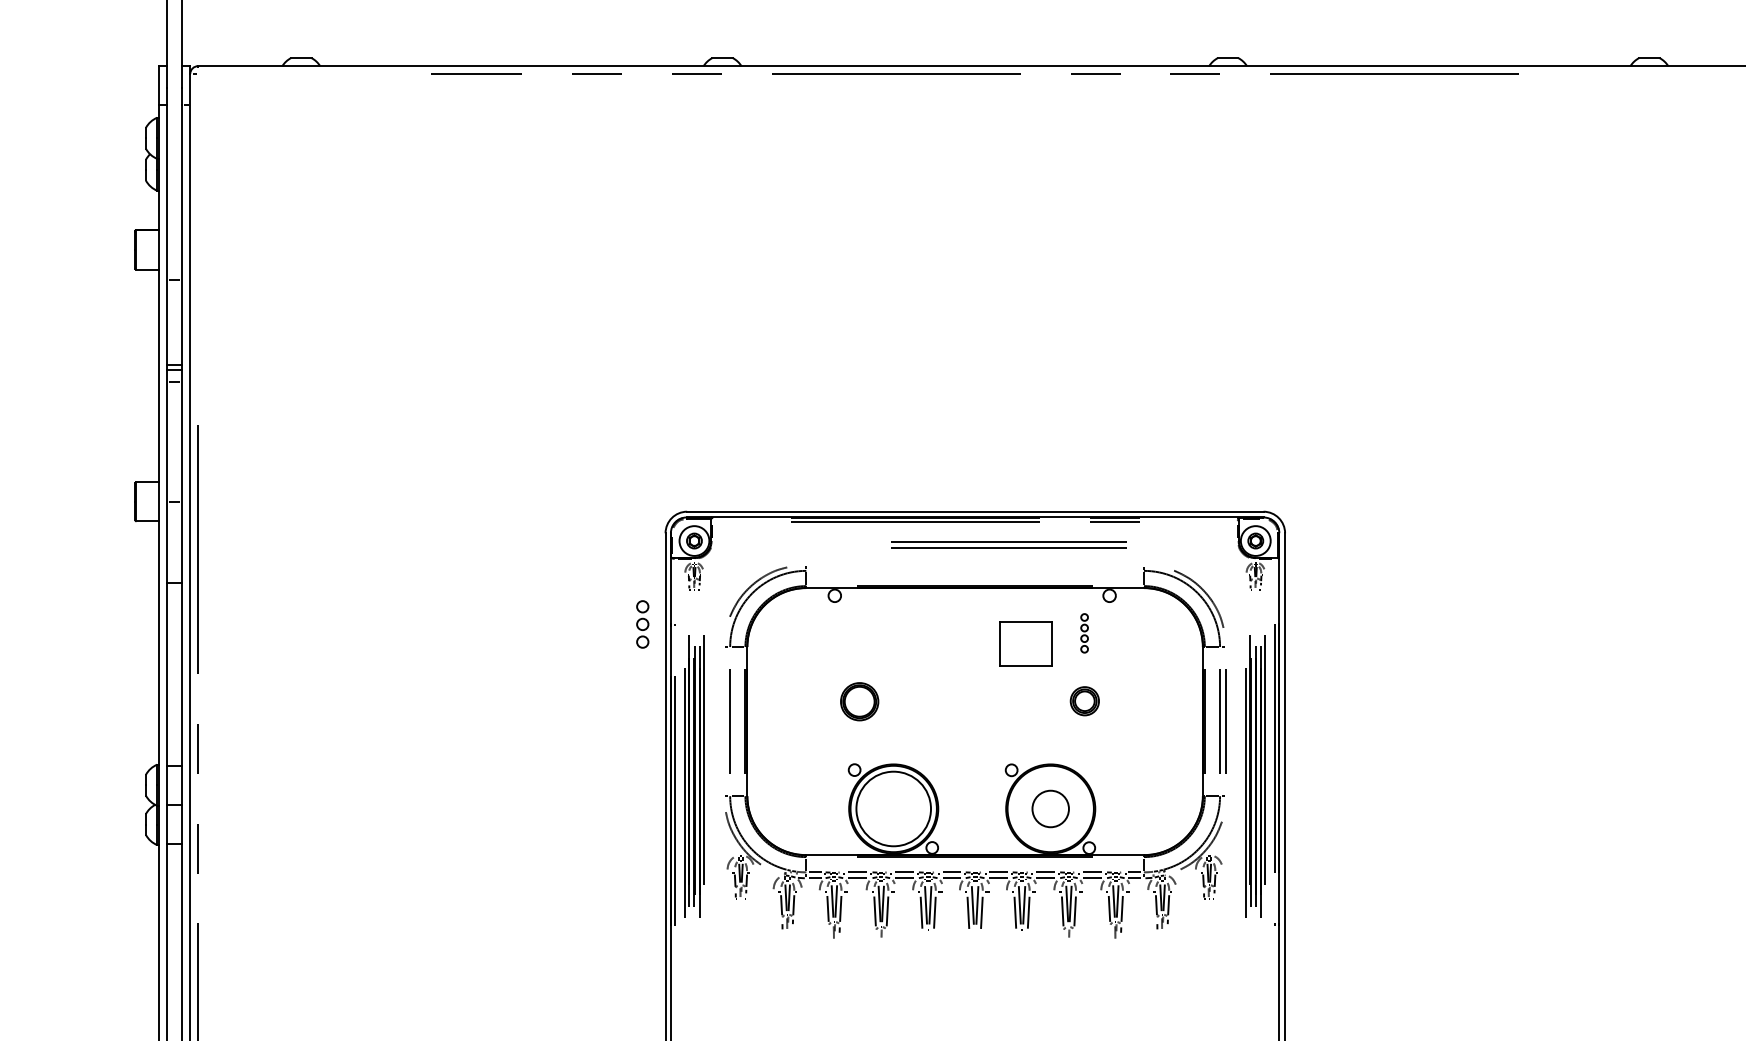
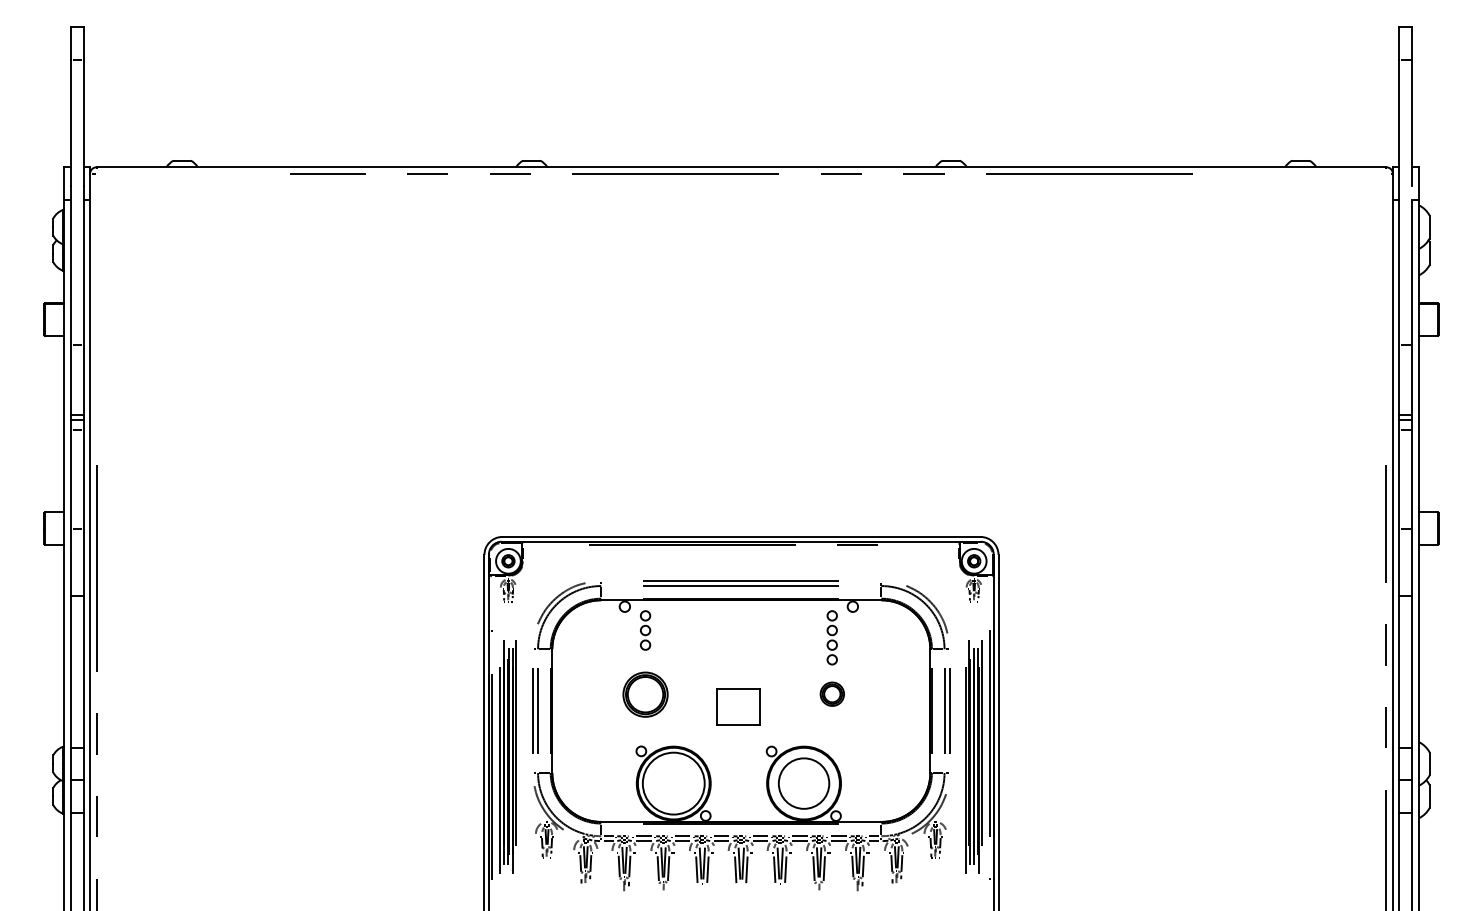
part: (1007, 544) -> (740, 583), moved
part: (642, 624) -> (645, 630), moved
part: (1083, 632) -> (831, 637), size x1.67
part: (1025, 643) -> (738, 706), moved
part: (859, 701) -> (645, 694), size x1.43
line: (724, 720) -> (533, 710), added
circle: (1050, 808) -> (803, 783), size x1.67

